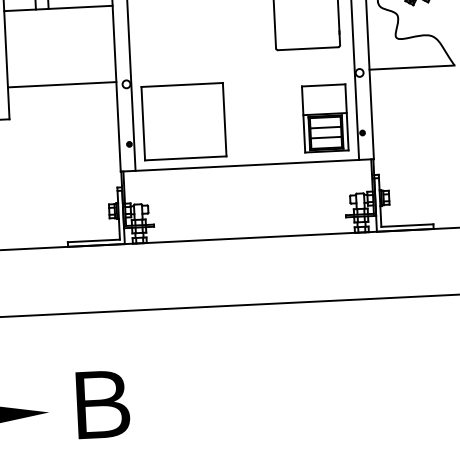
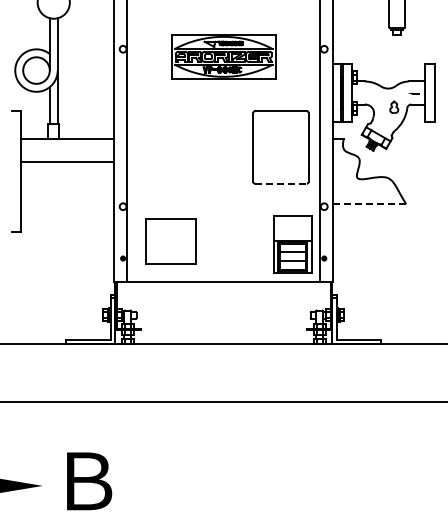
line: (308, 48) -> (281, 183), solid -> dashed
line: (411, 67) -> (369, 204), solid -> dashed
line: (61, 84) -> (67, 162), moved
part: (183, 121) -> (170, 241), size x0.7

